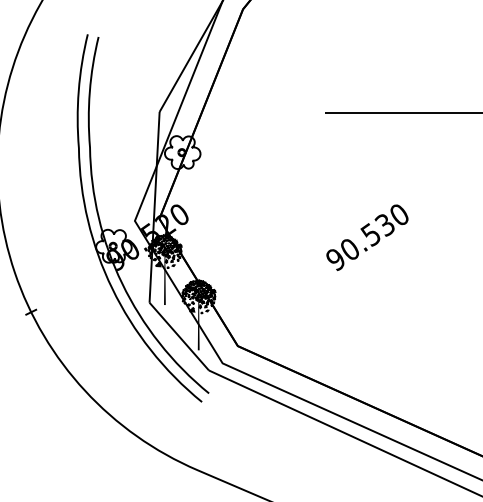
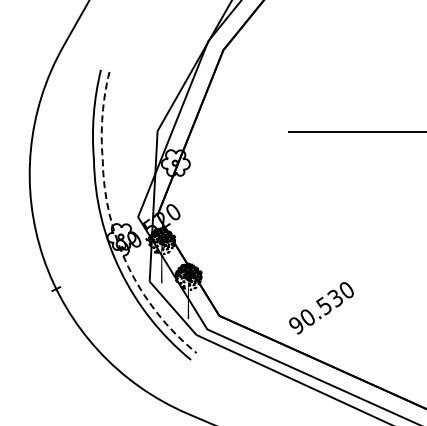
line: (102, 231) -> (112, 225), solid -> dashed
text: (367, 237) -> (321, 308), moved

